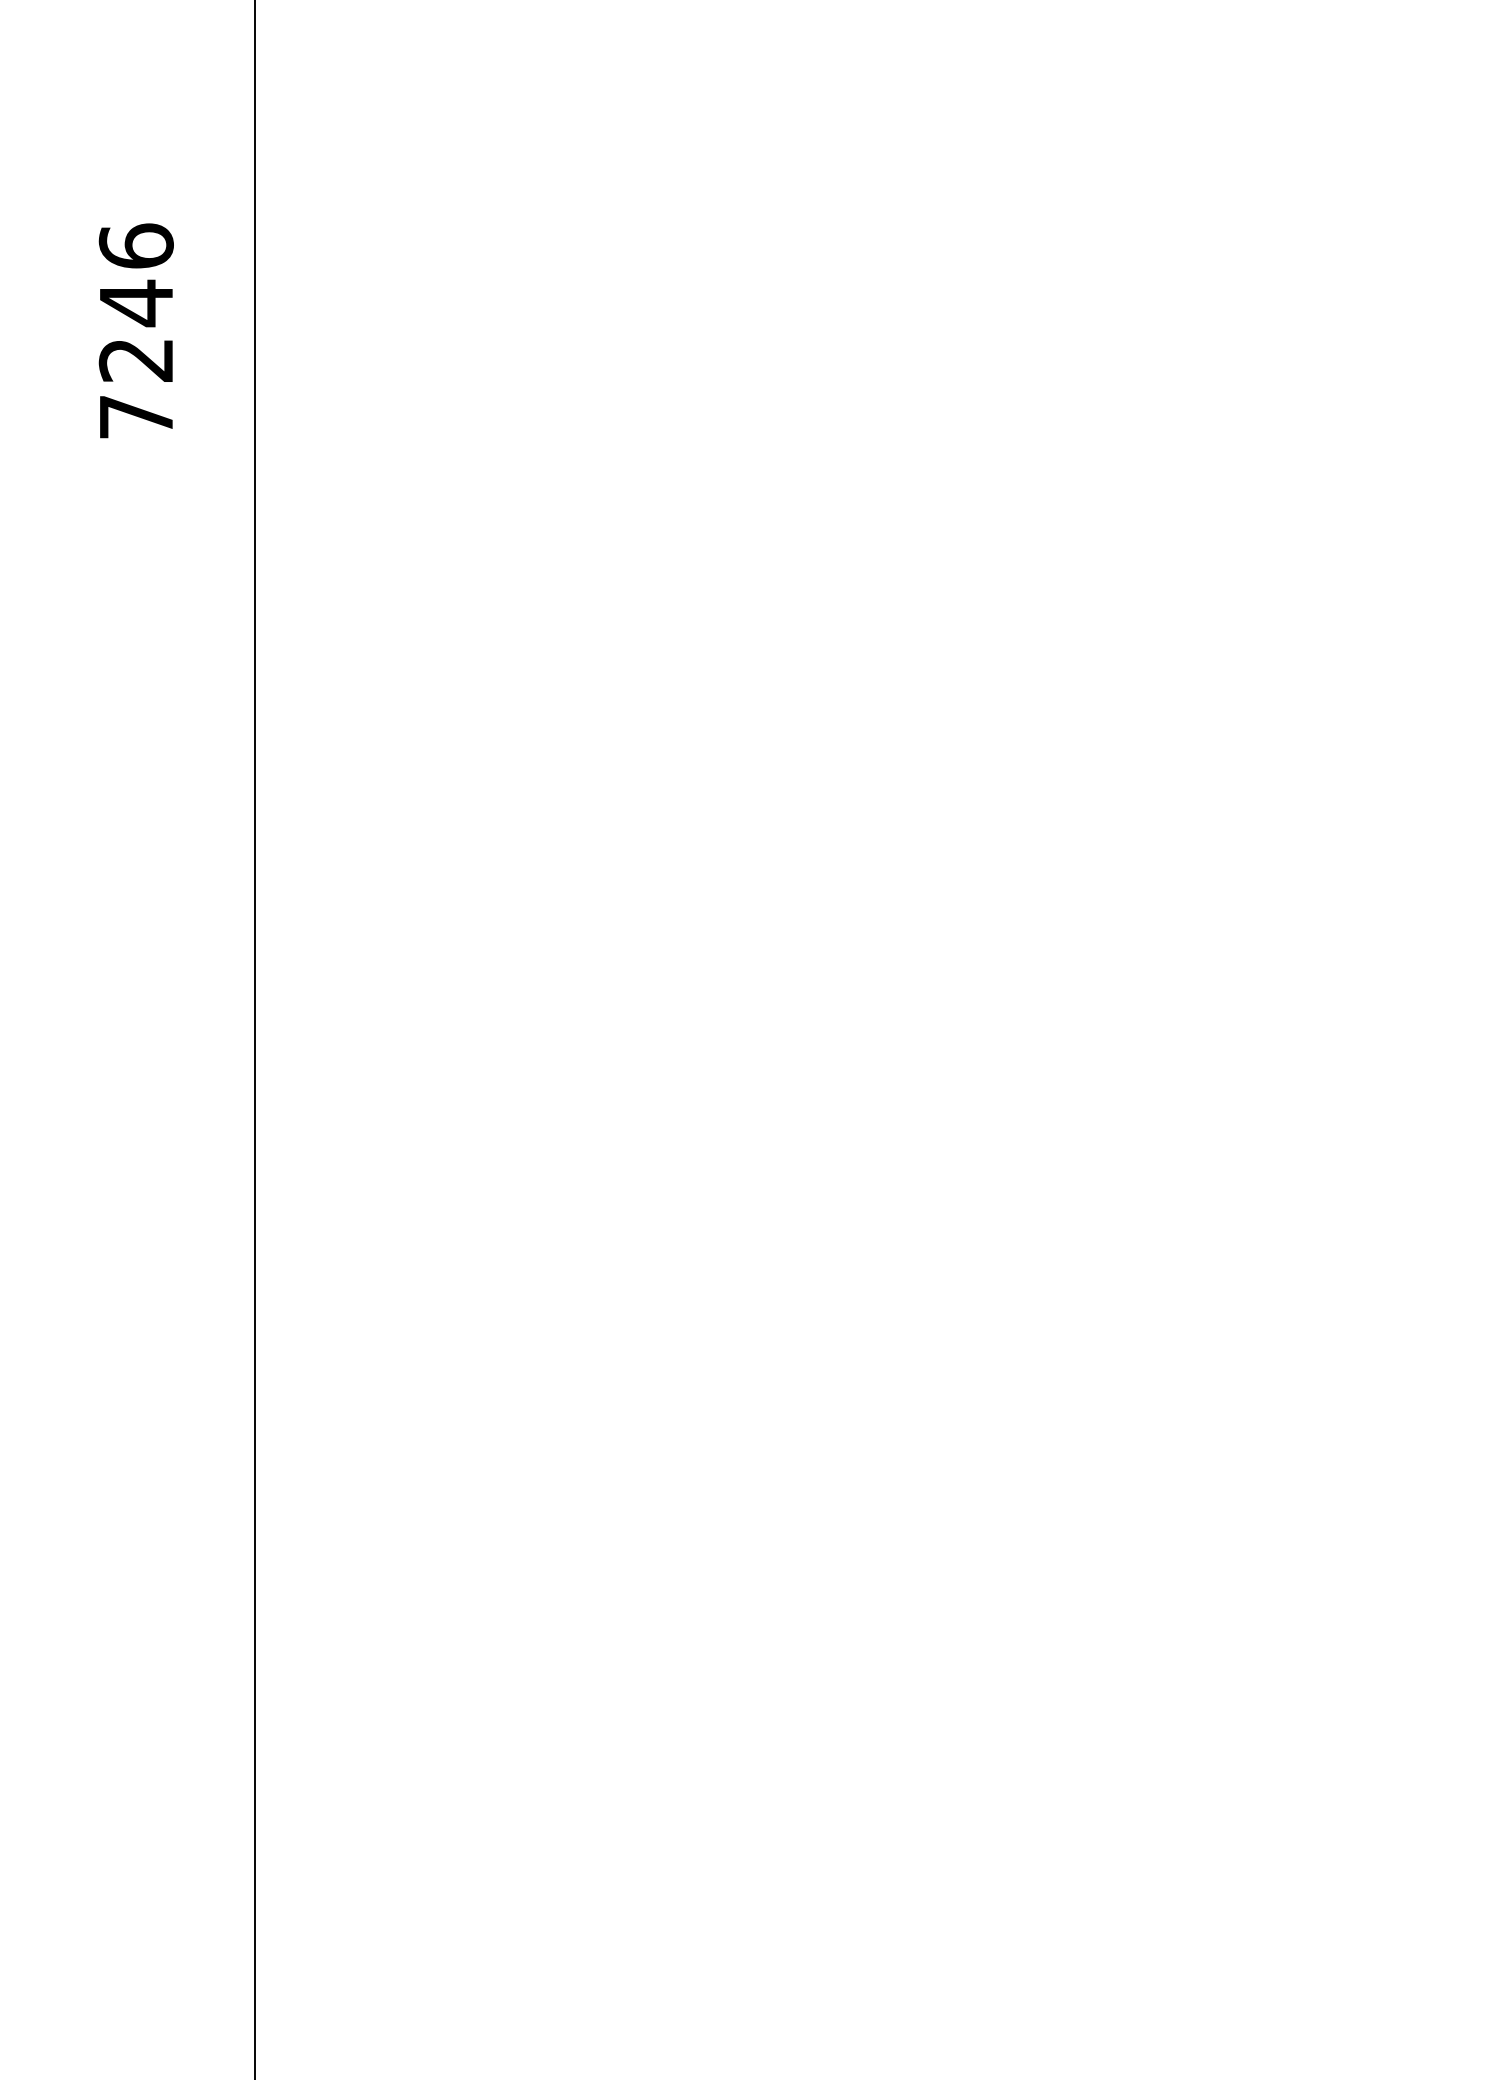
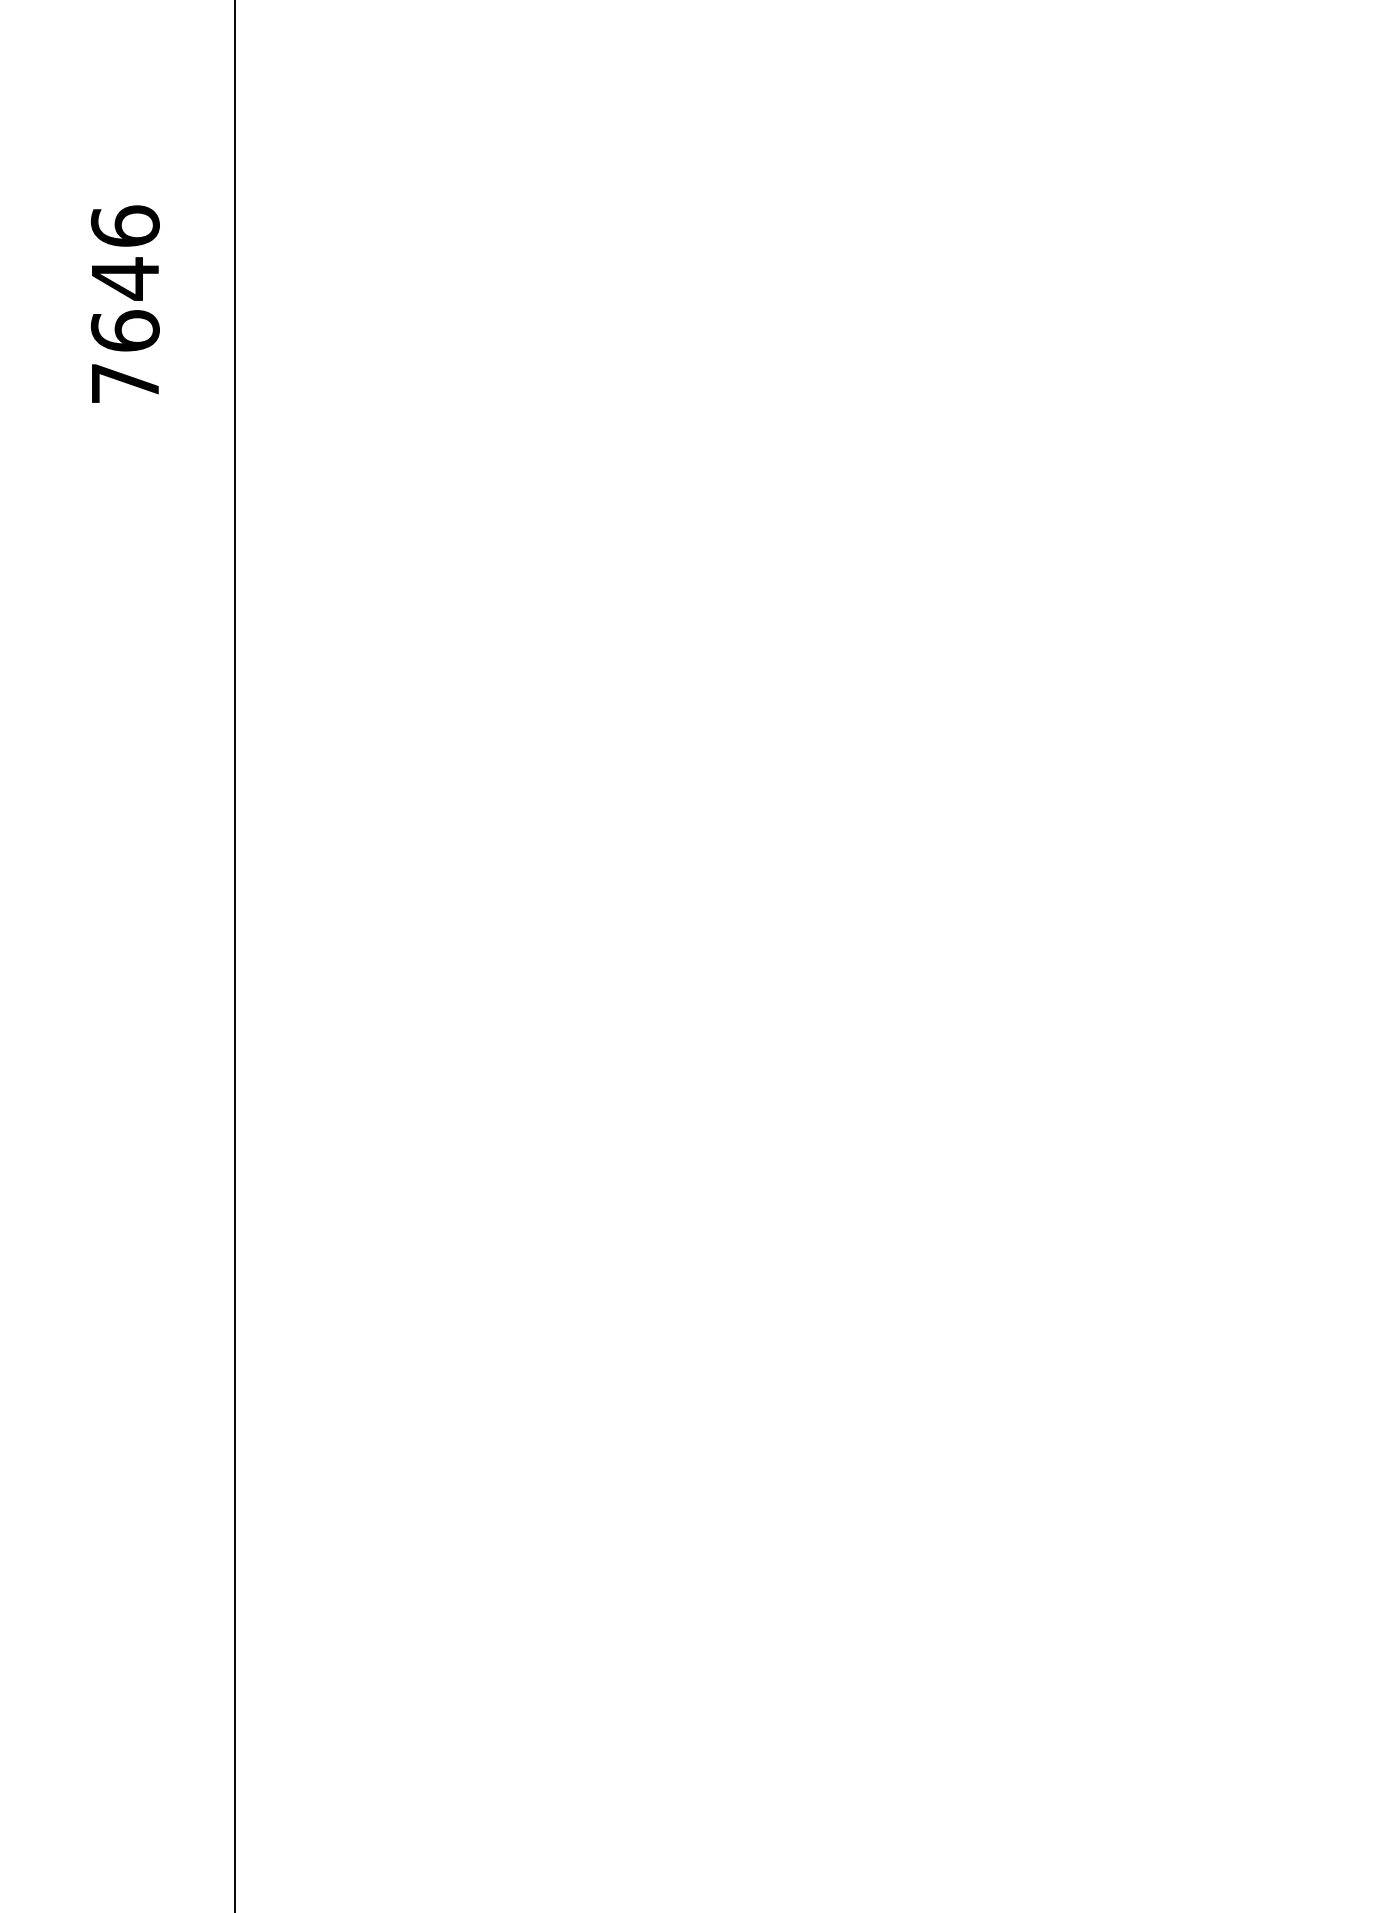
text: (135, 359) -> (124, 330), 7246 -> 7646

